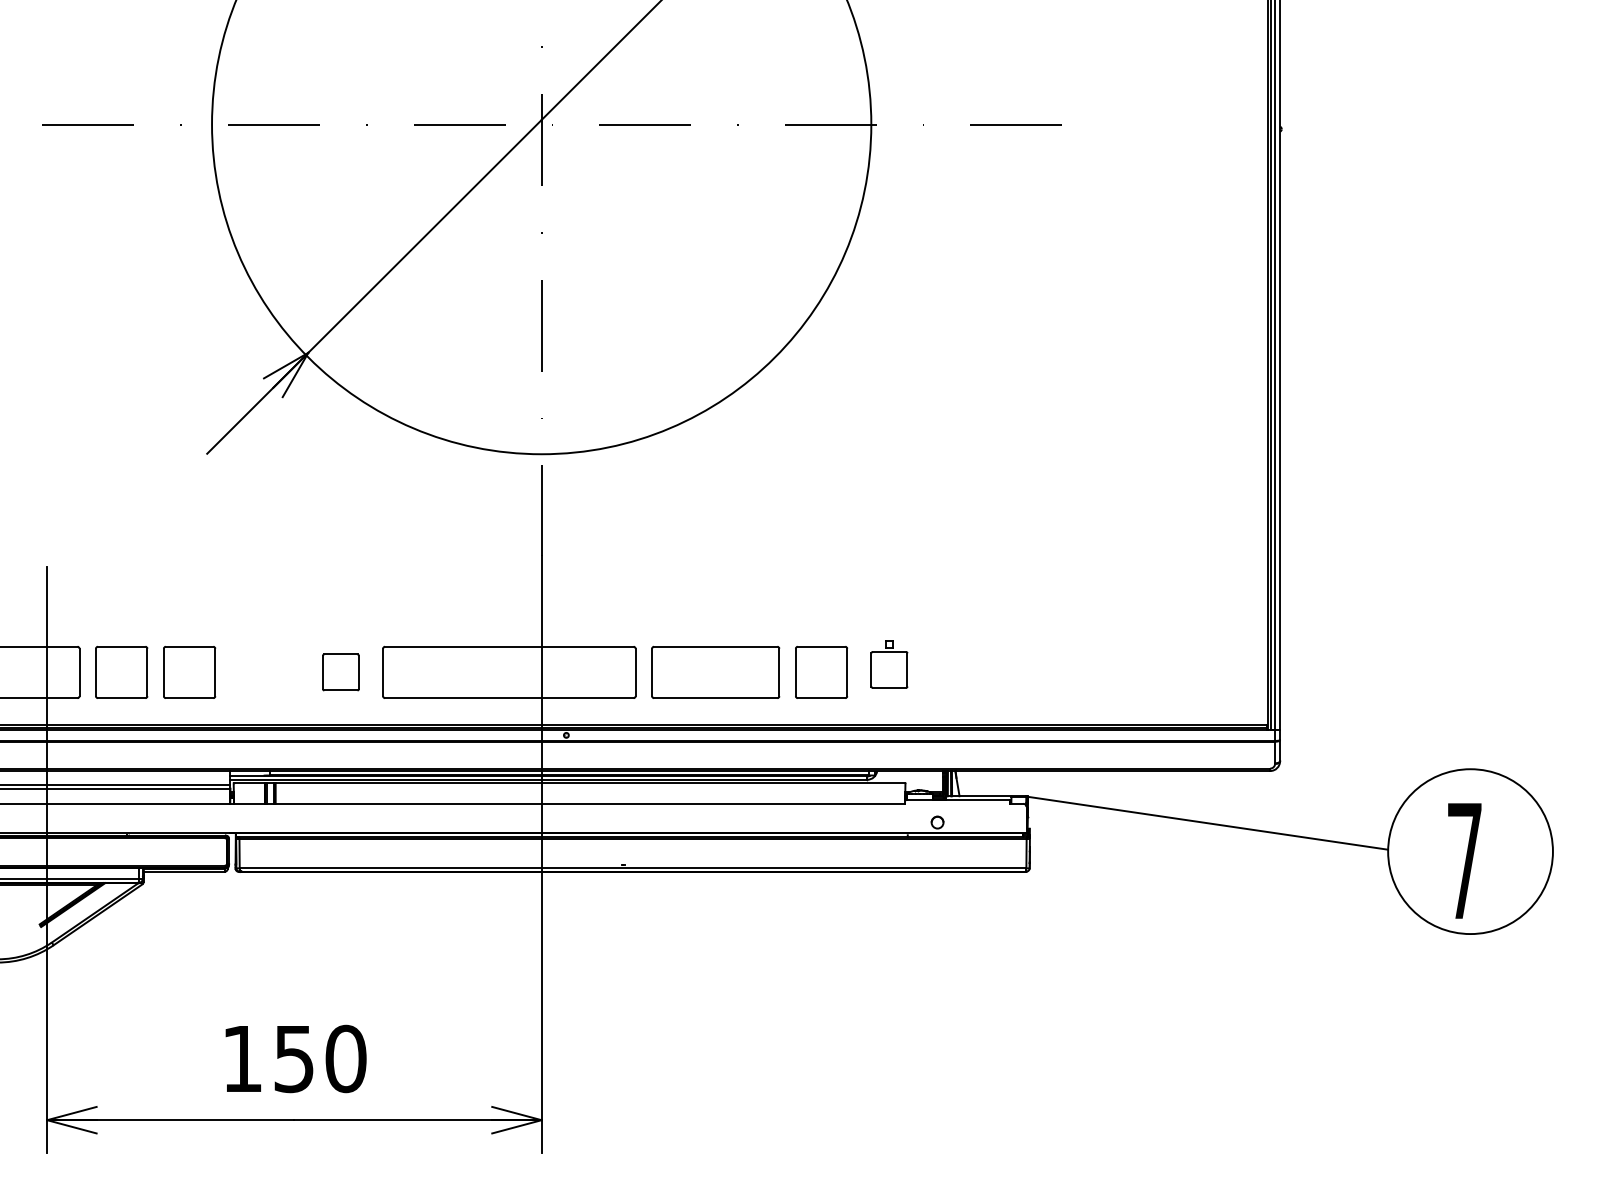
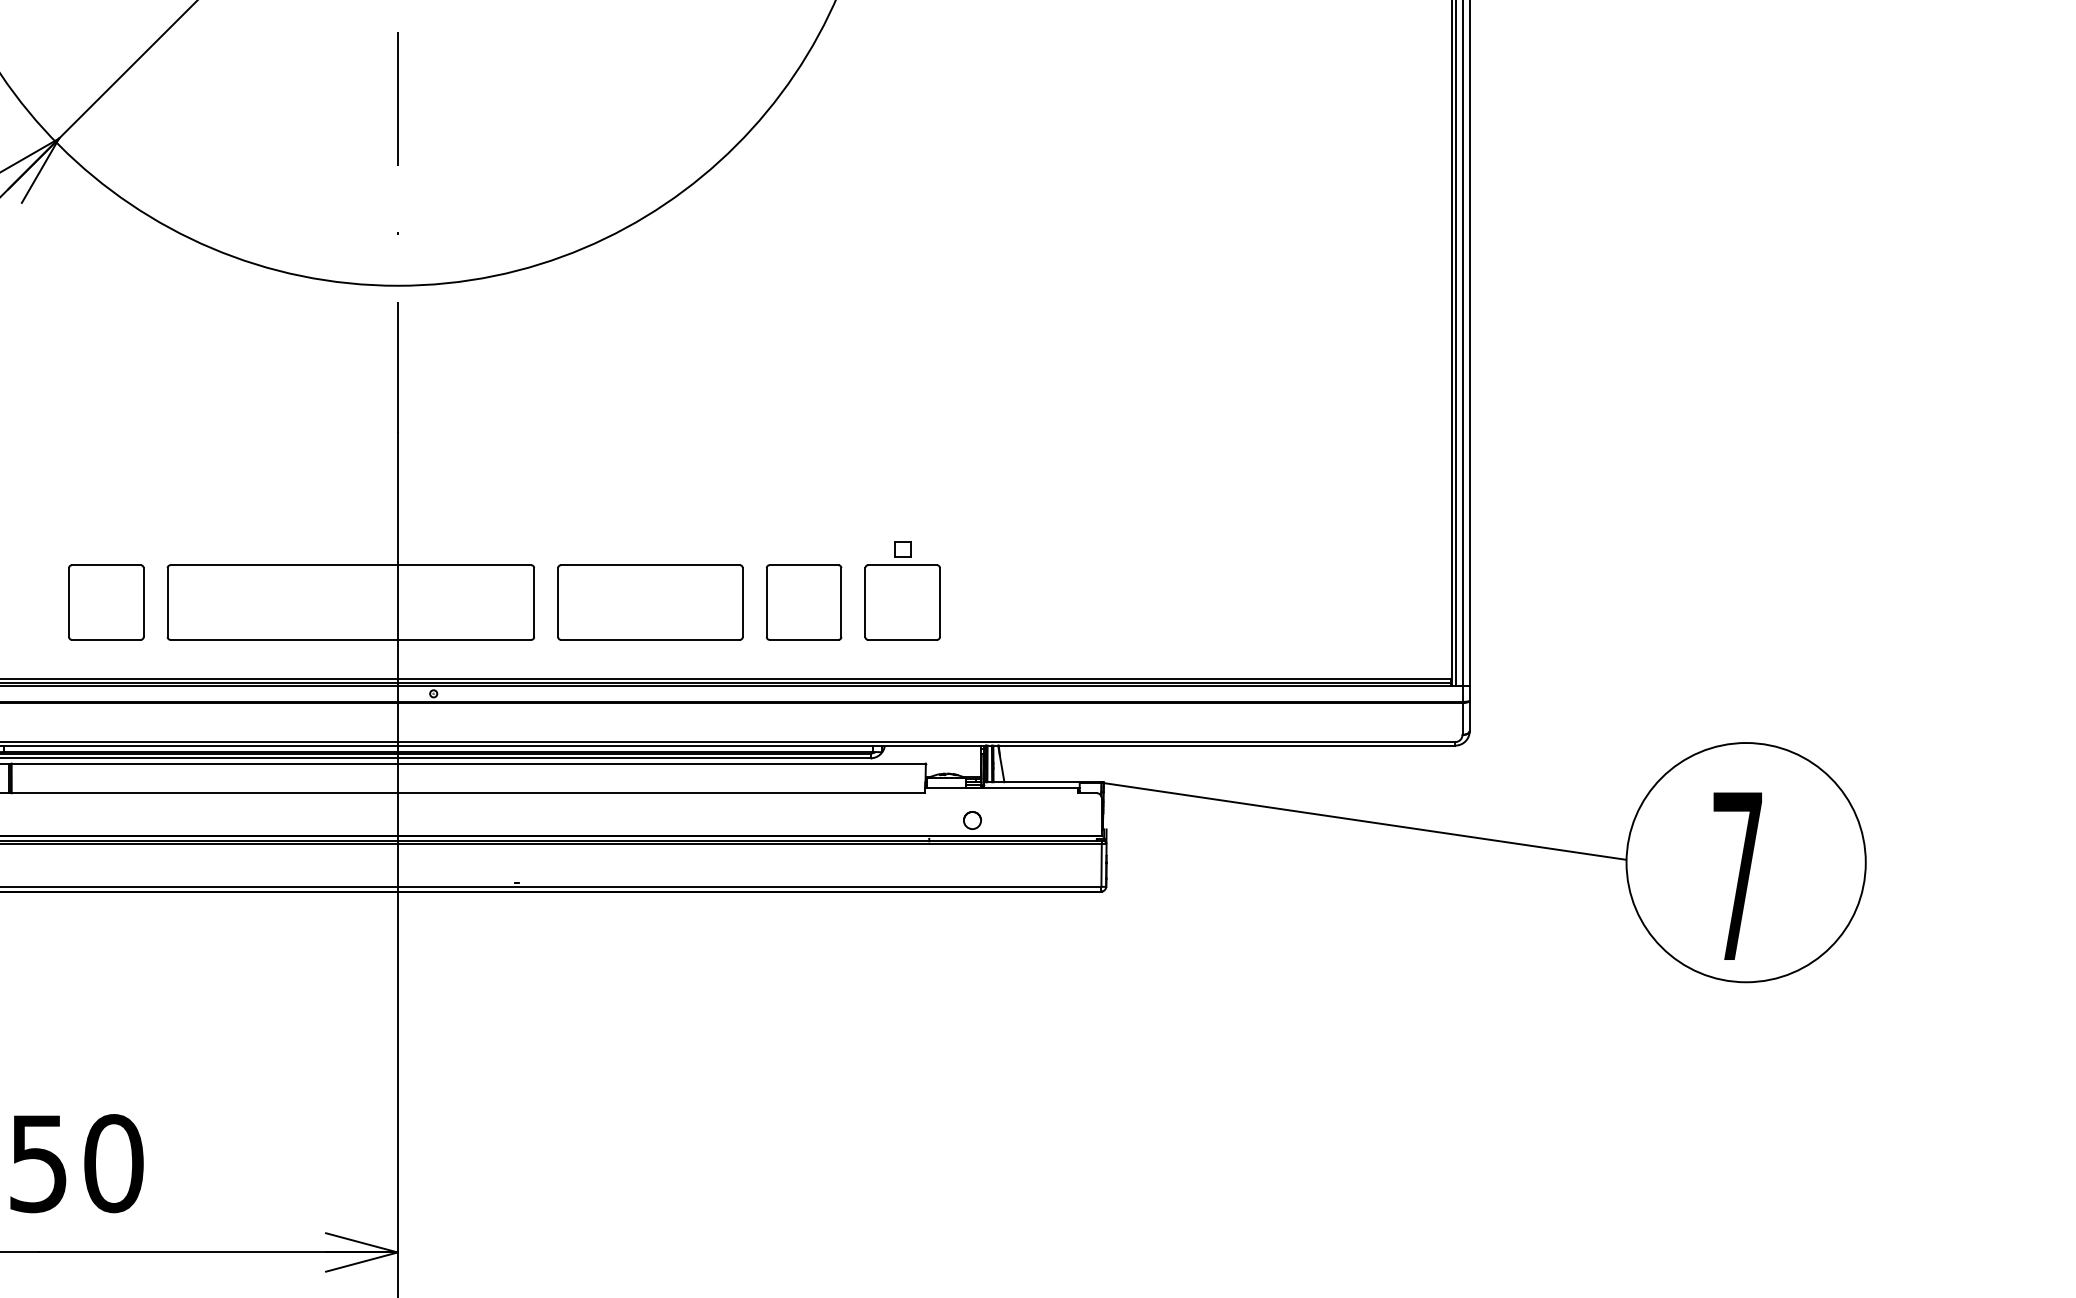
part: (889, 663) -> (902, 589), size x1.43
part: (340, 672) -> (105, 602), size x1.43

